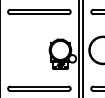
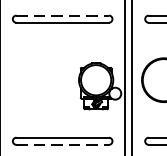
line: (39, 9) -> (62, 15), solid -> dashed
line: (39, 91) -> (62, 145), solid -> dashed

